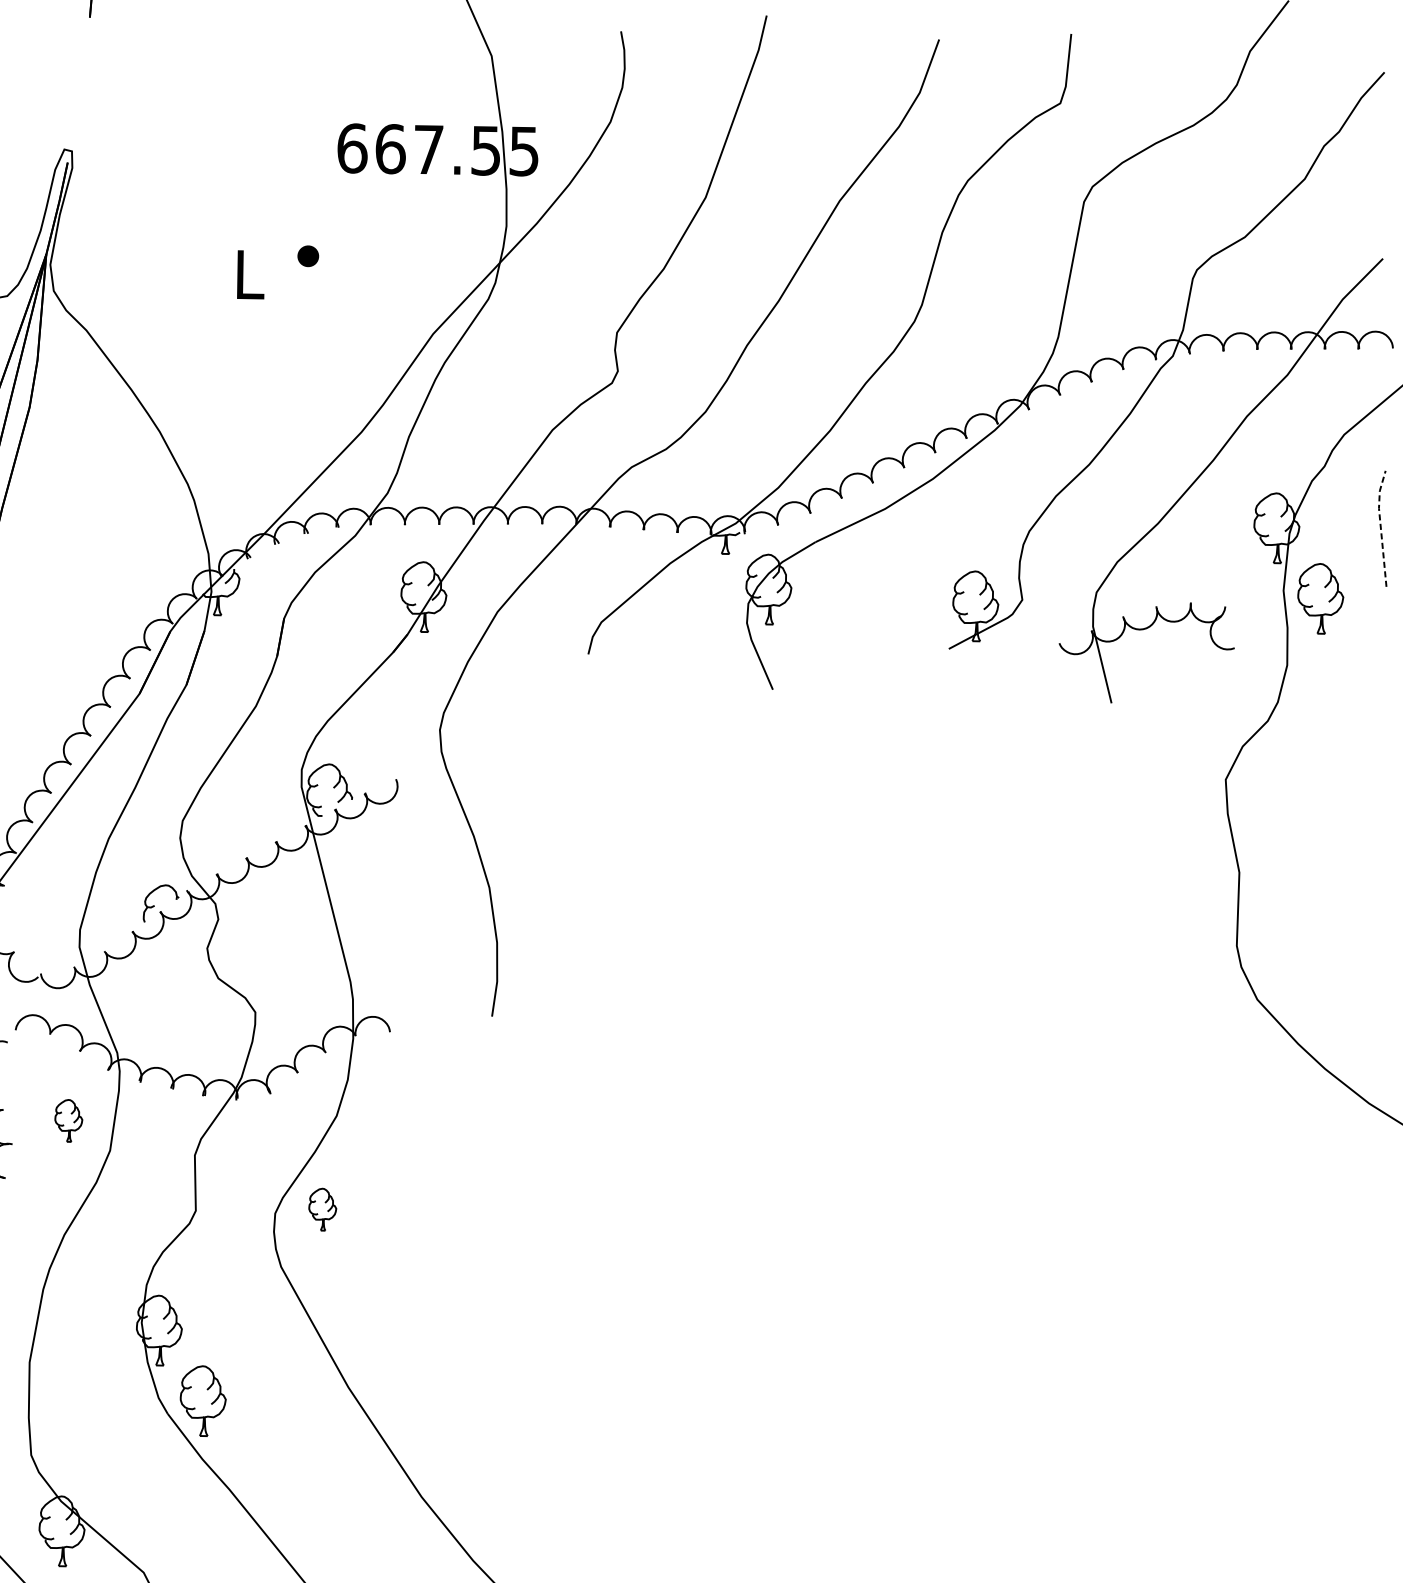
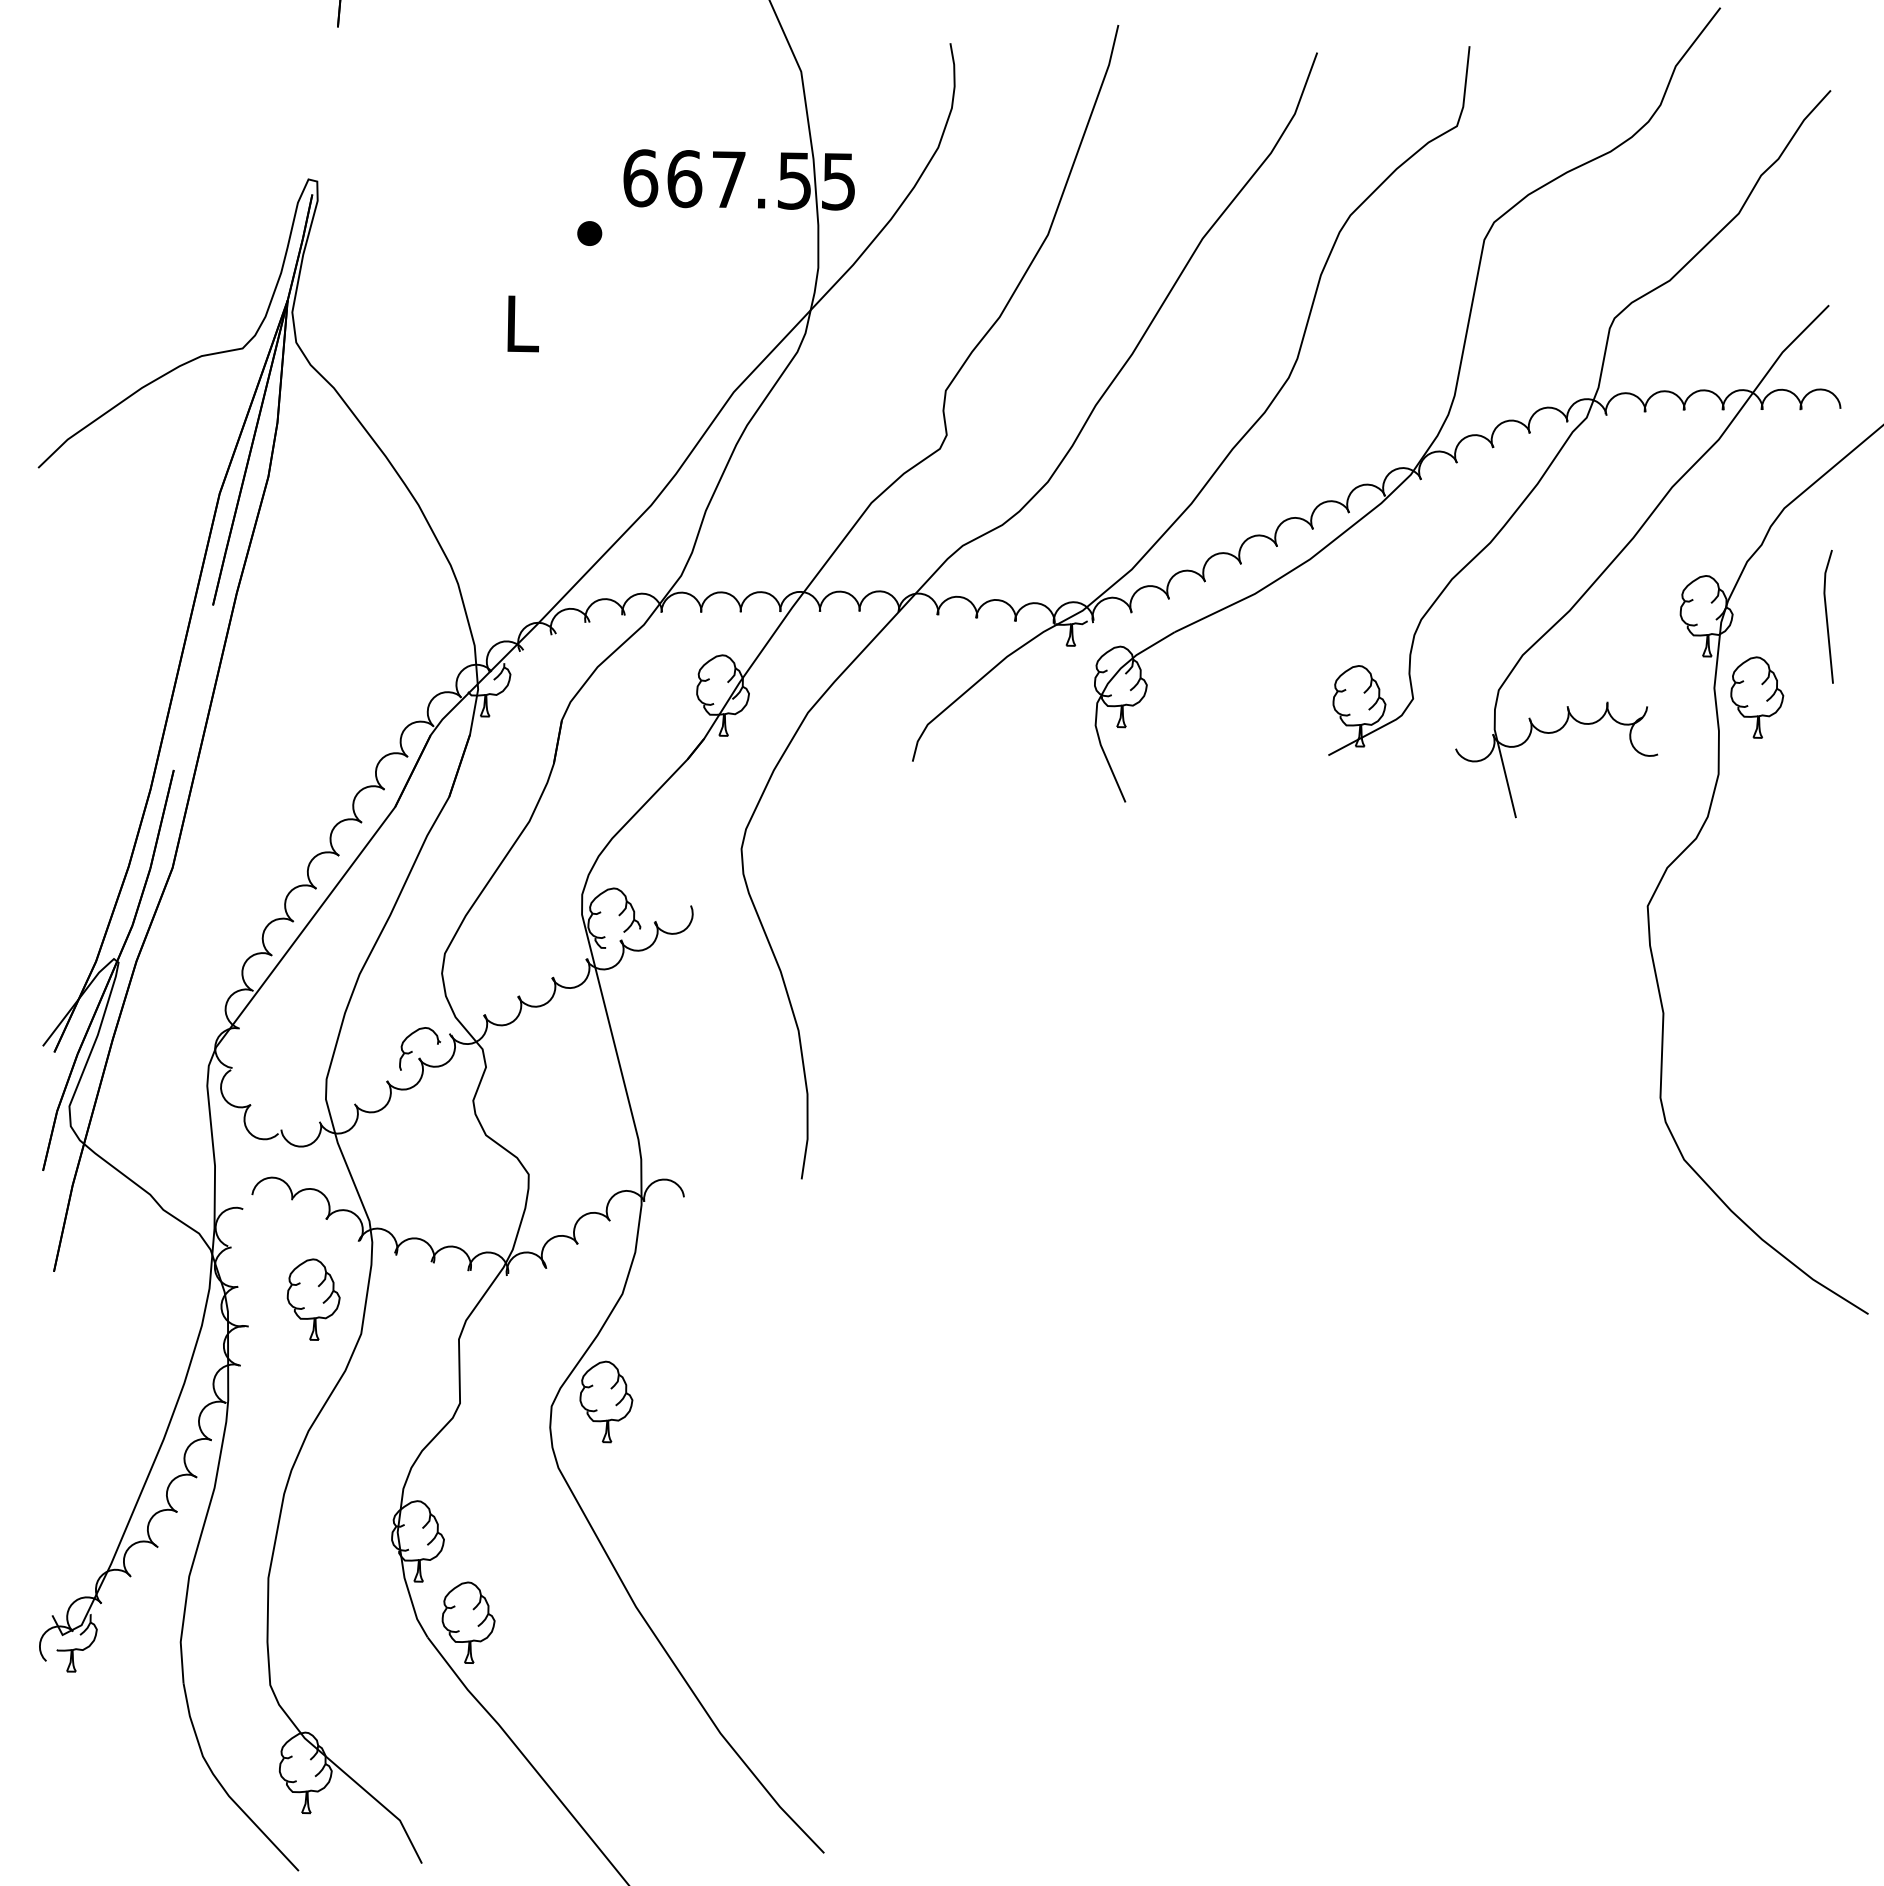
part: (308, 256) -> (589, 233), moved
line: (1380, 526) -> (1826, 614), dashed -> solid
part: (68, 1120) -> (313, 1299), size x1.67
part: (322, 1209) -> (606, 1401), size x1.67

